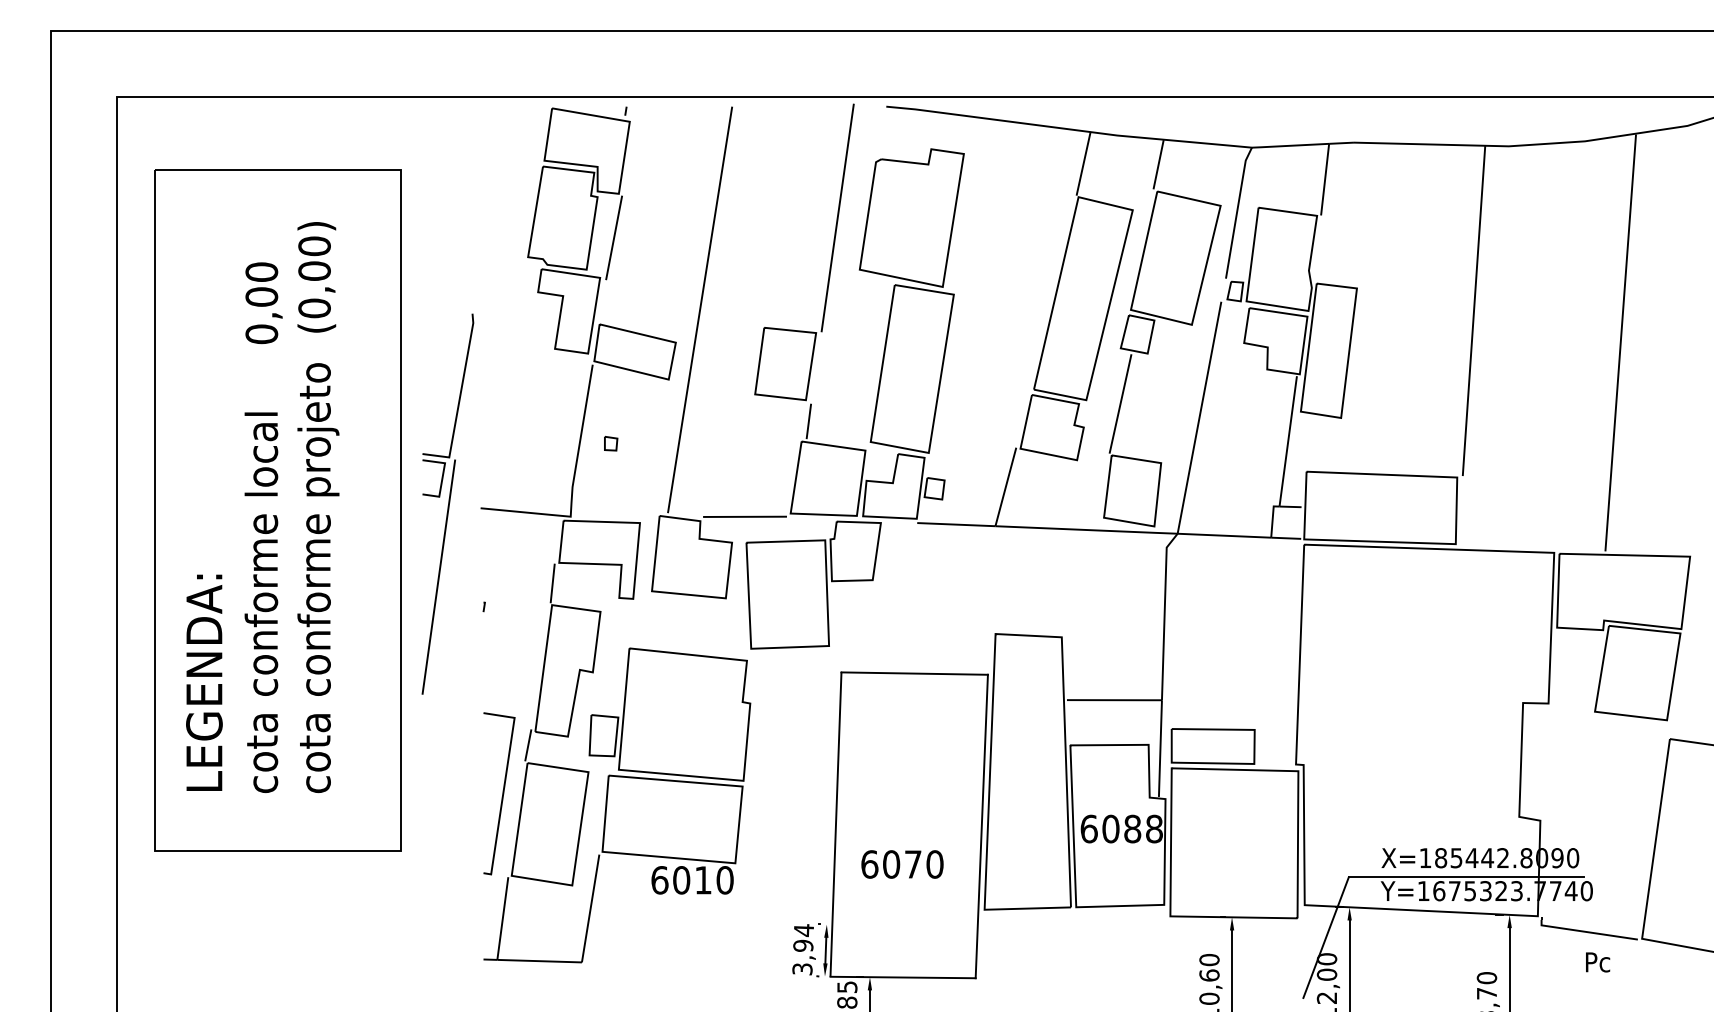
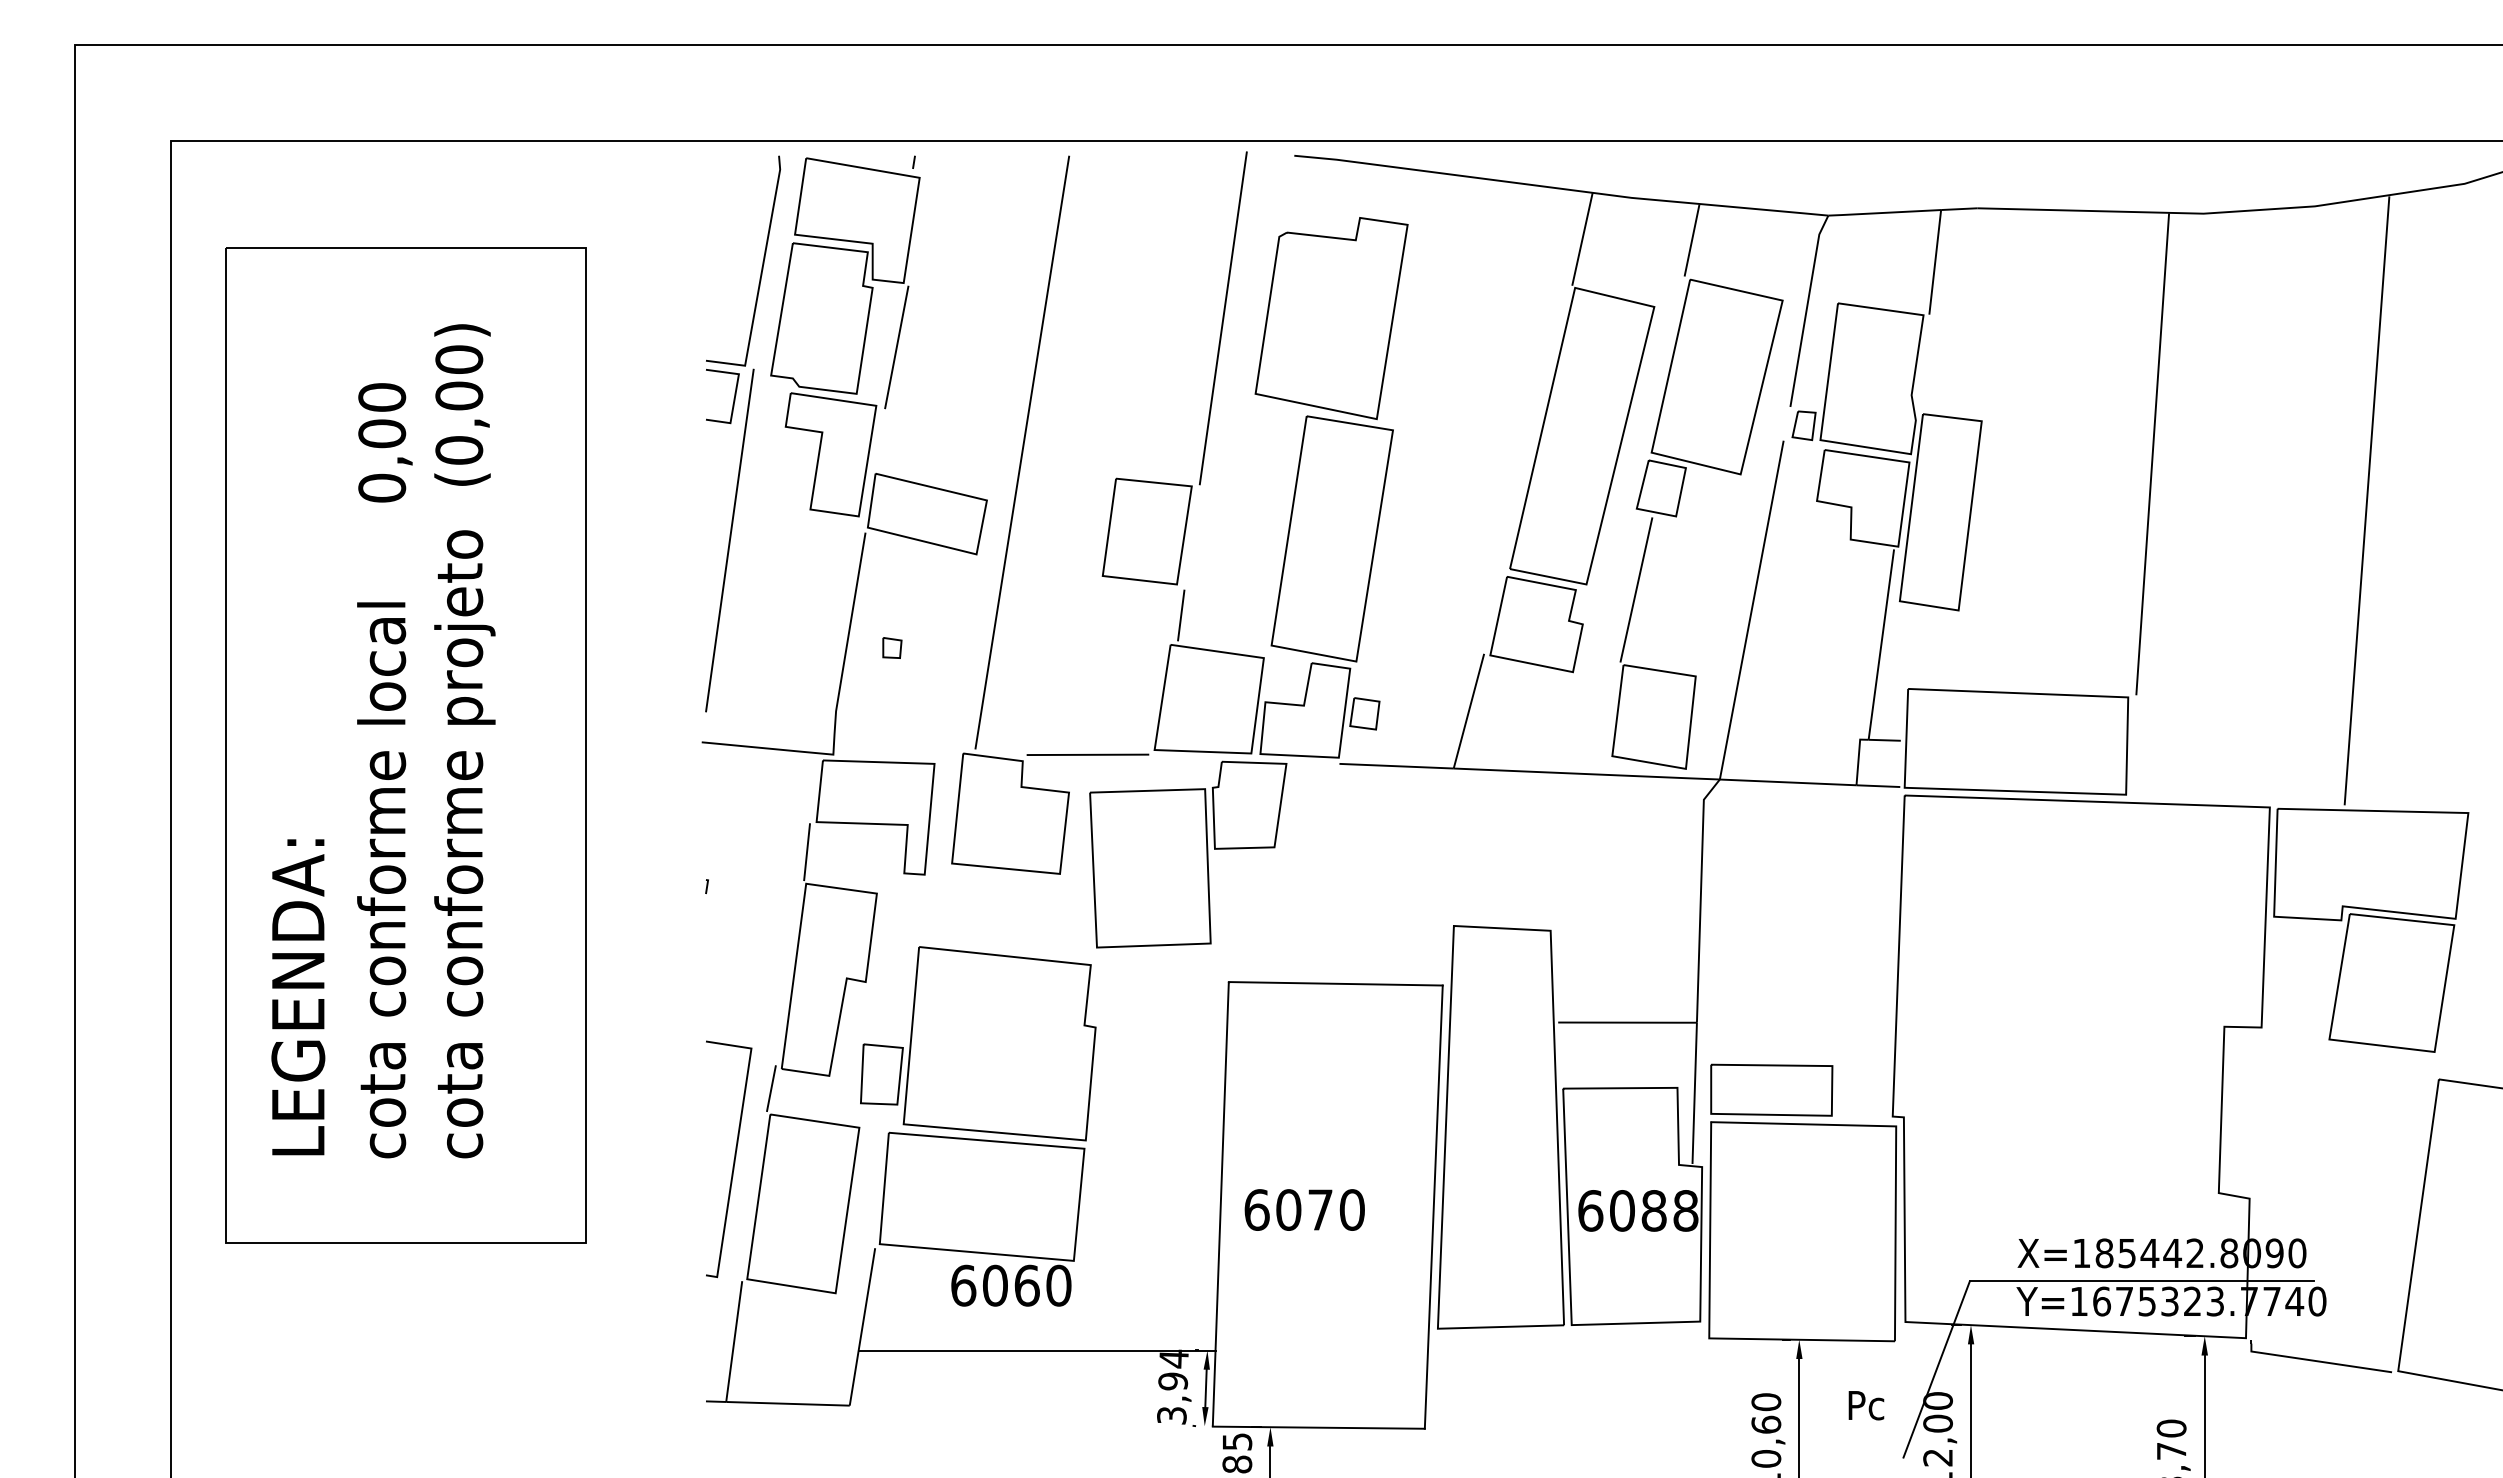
part: (447, 503) -> (742, 433), moved
text: (902, 864) -> (1304, 1210), moved
text: (703, 880) -> (1027, 1285), 6010 -> 6060
line: (710, 924) -> (1037, 1350), added
text: (1598, 962) -> (1867, 1405), moved

